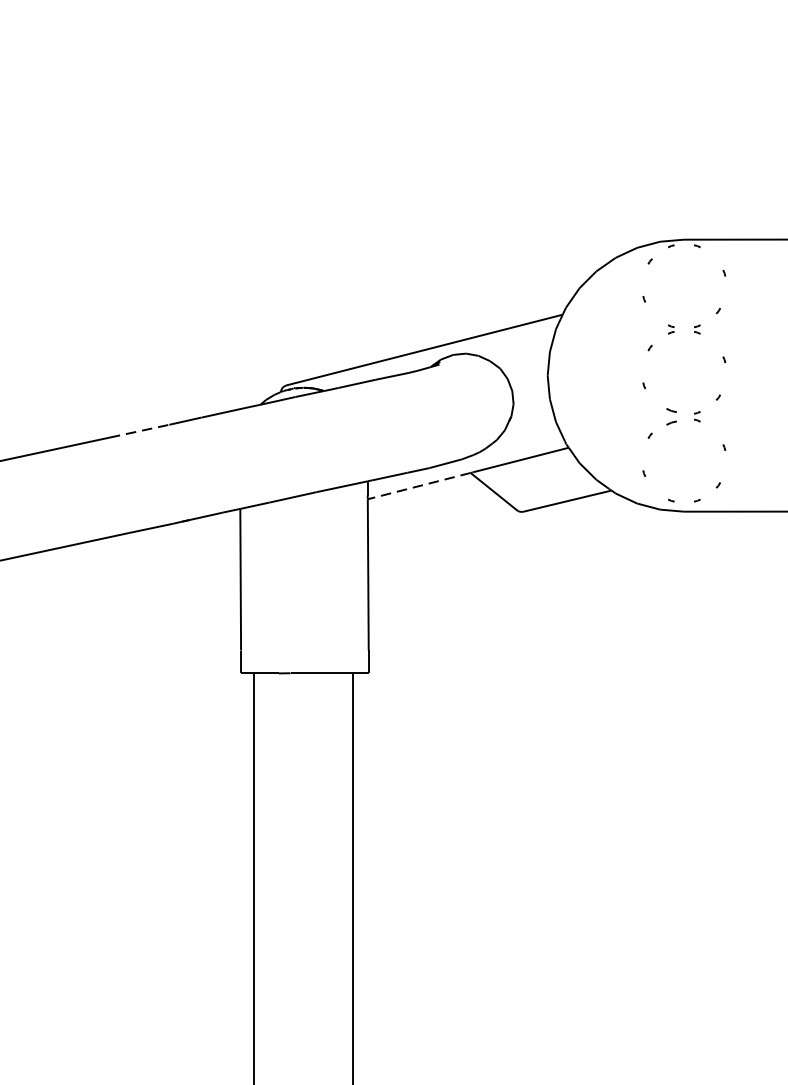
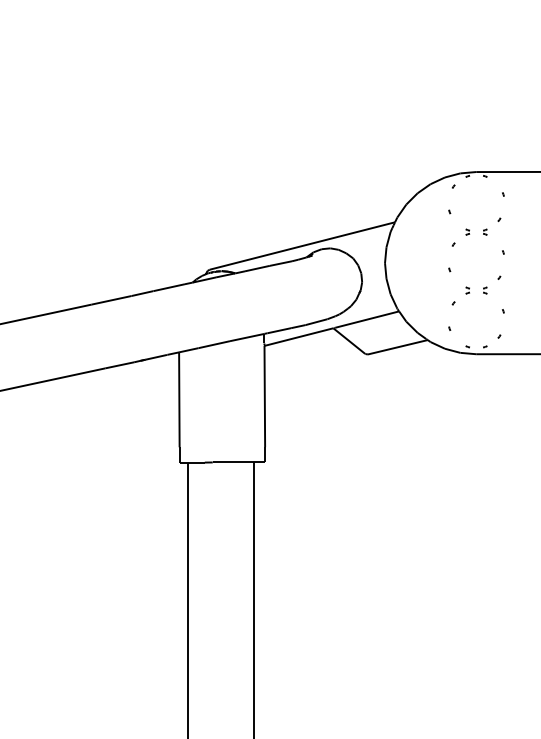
part: (670, 416) -> (467, 290), size x0.62
line: (140, 431) -> (112, 300), dashed -> solid
line: (418, 486) -> (298, 337), dashed -> solid

